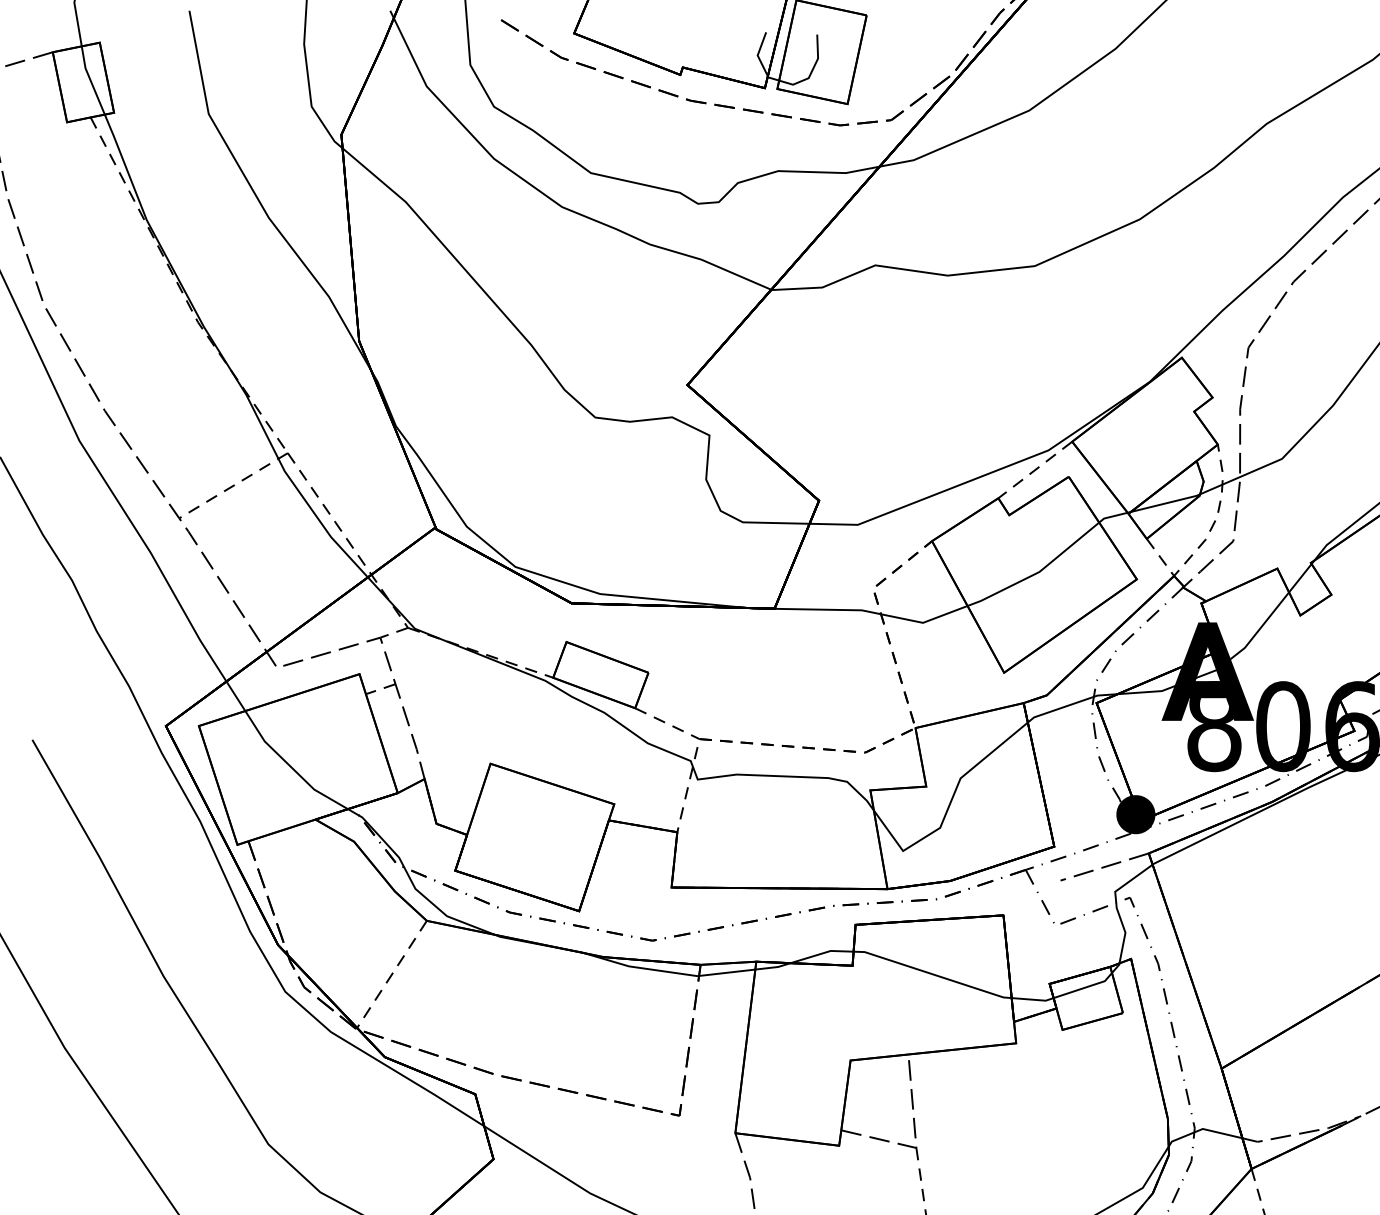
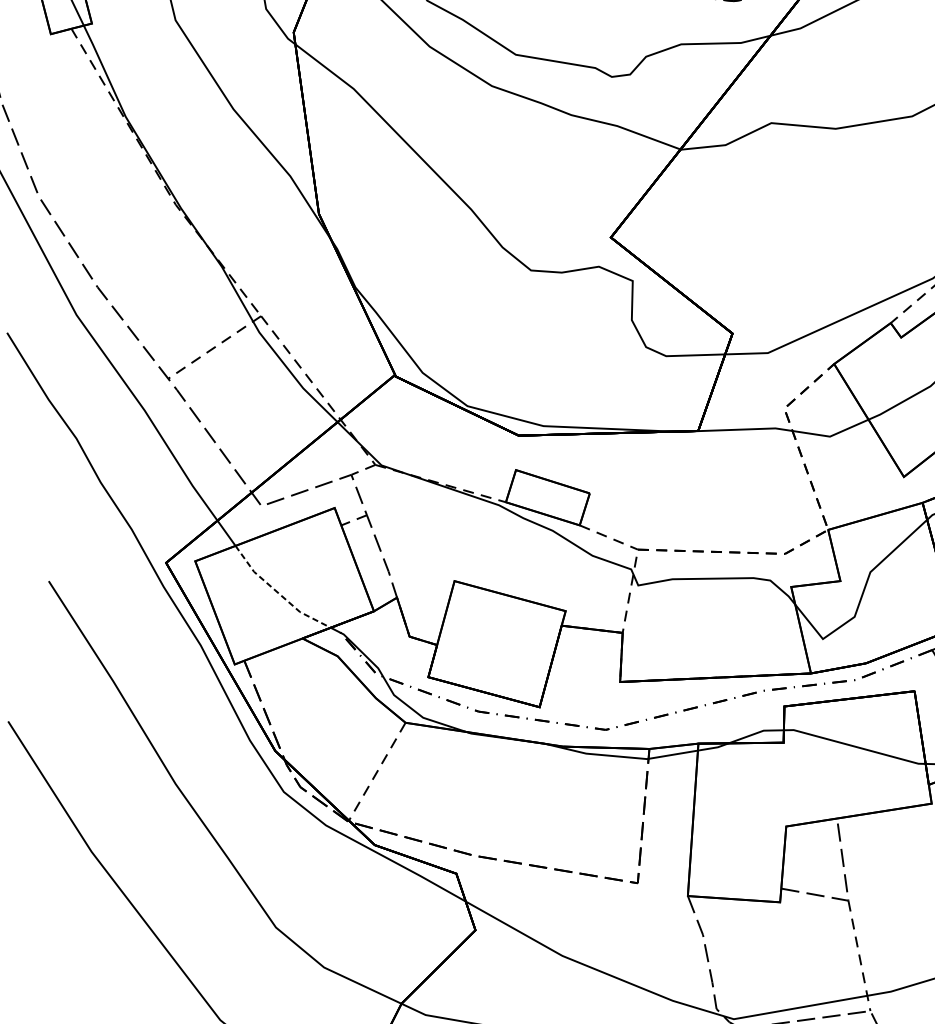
line: (290, 766) -> (278, 592), solid -> dashed

